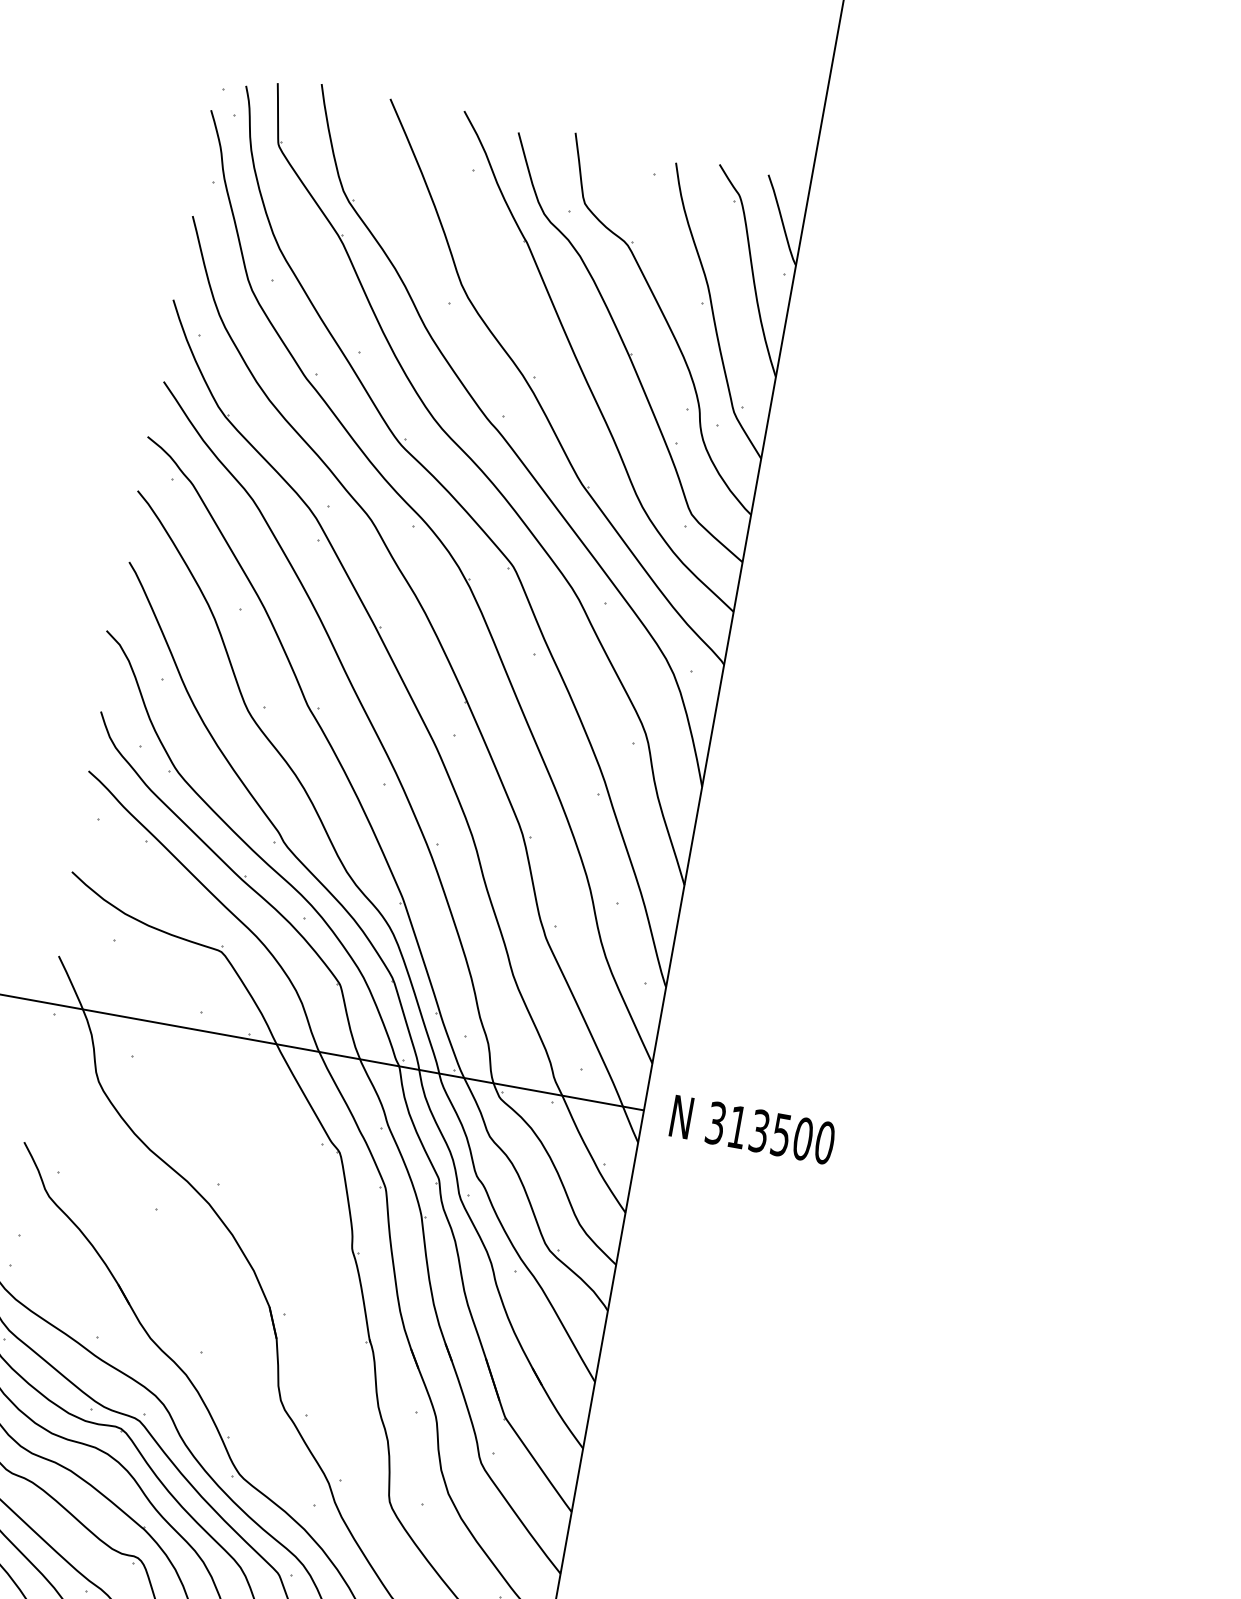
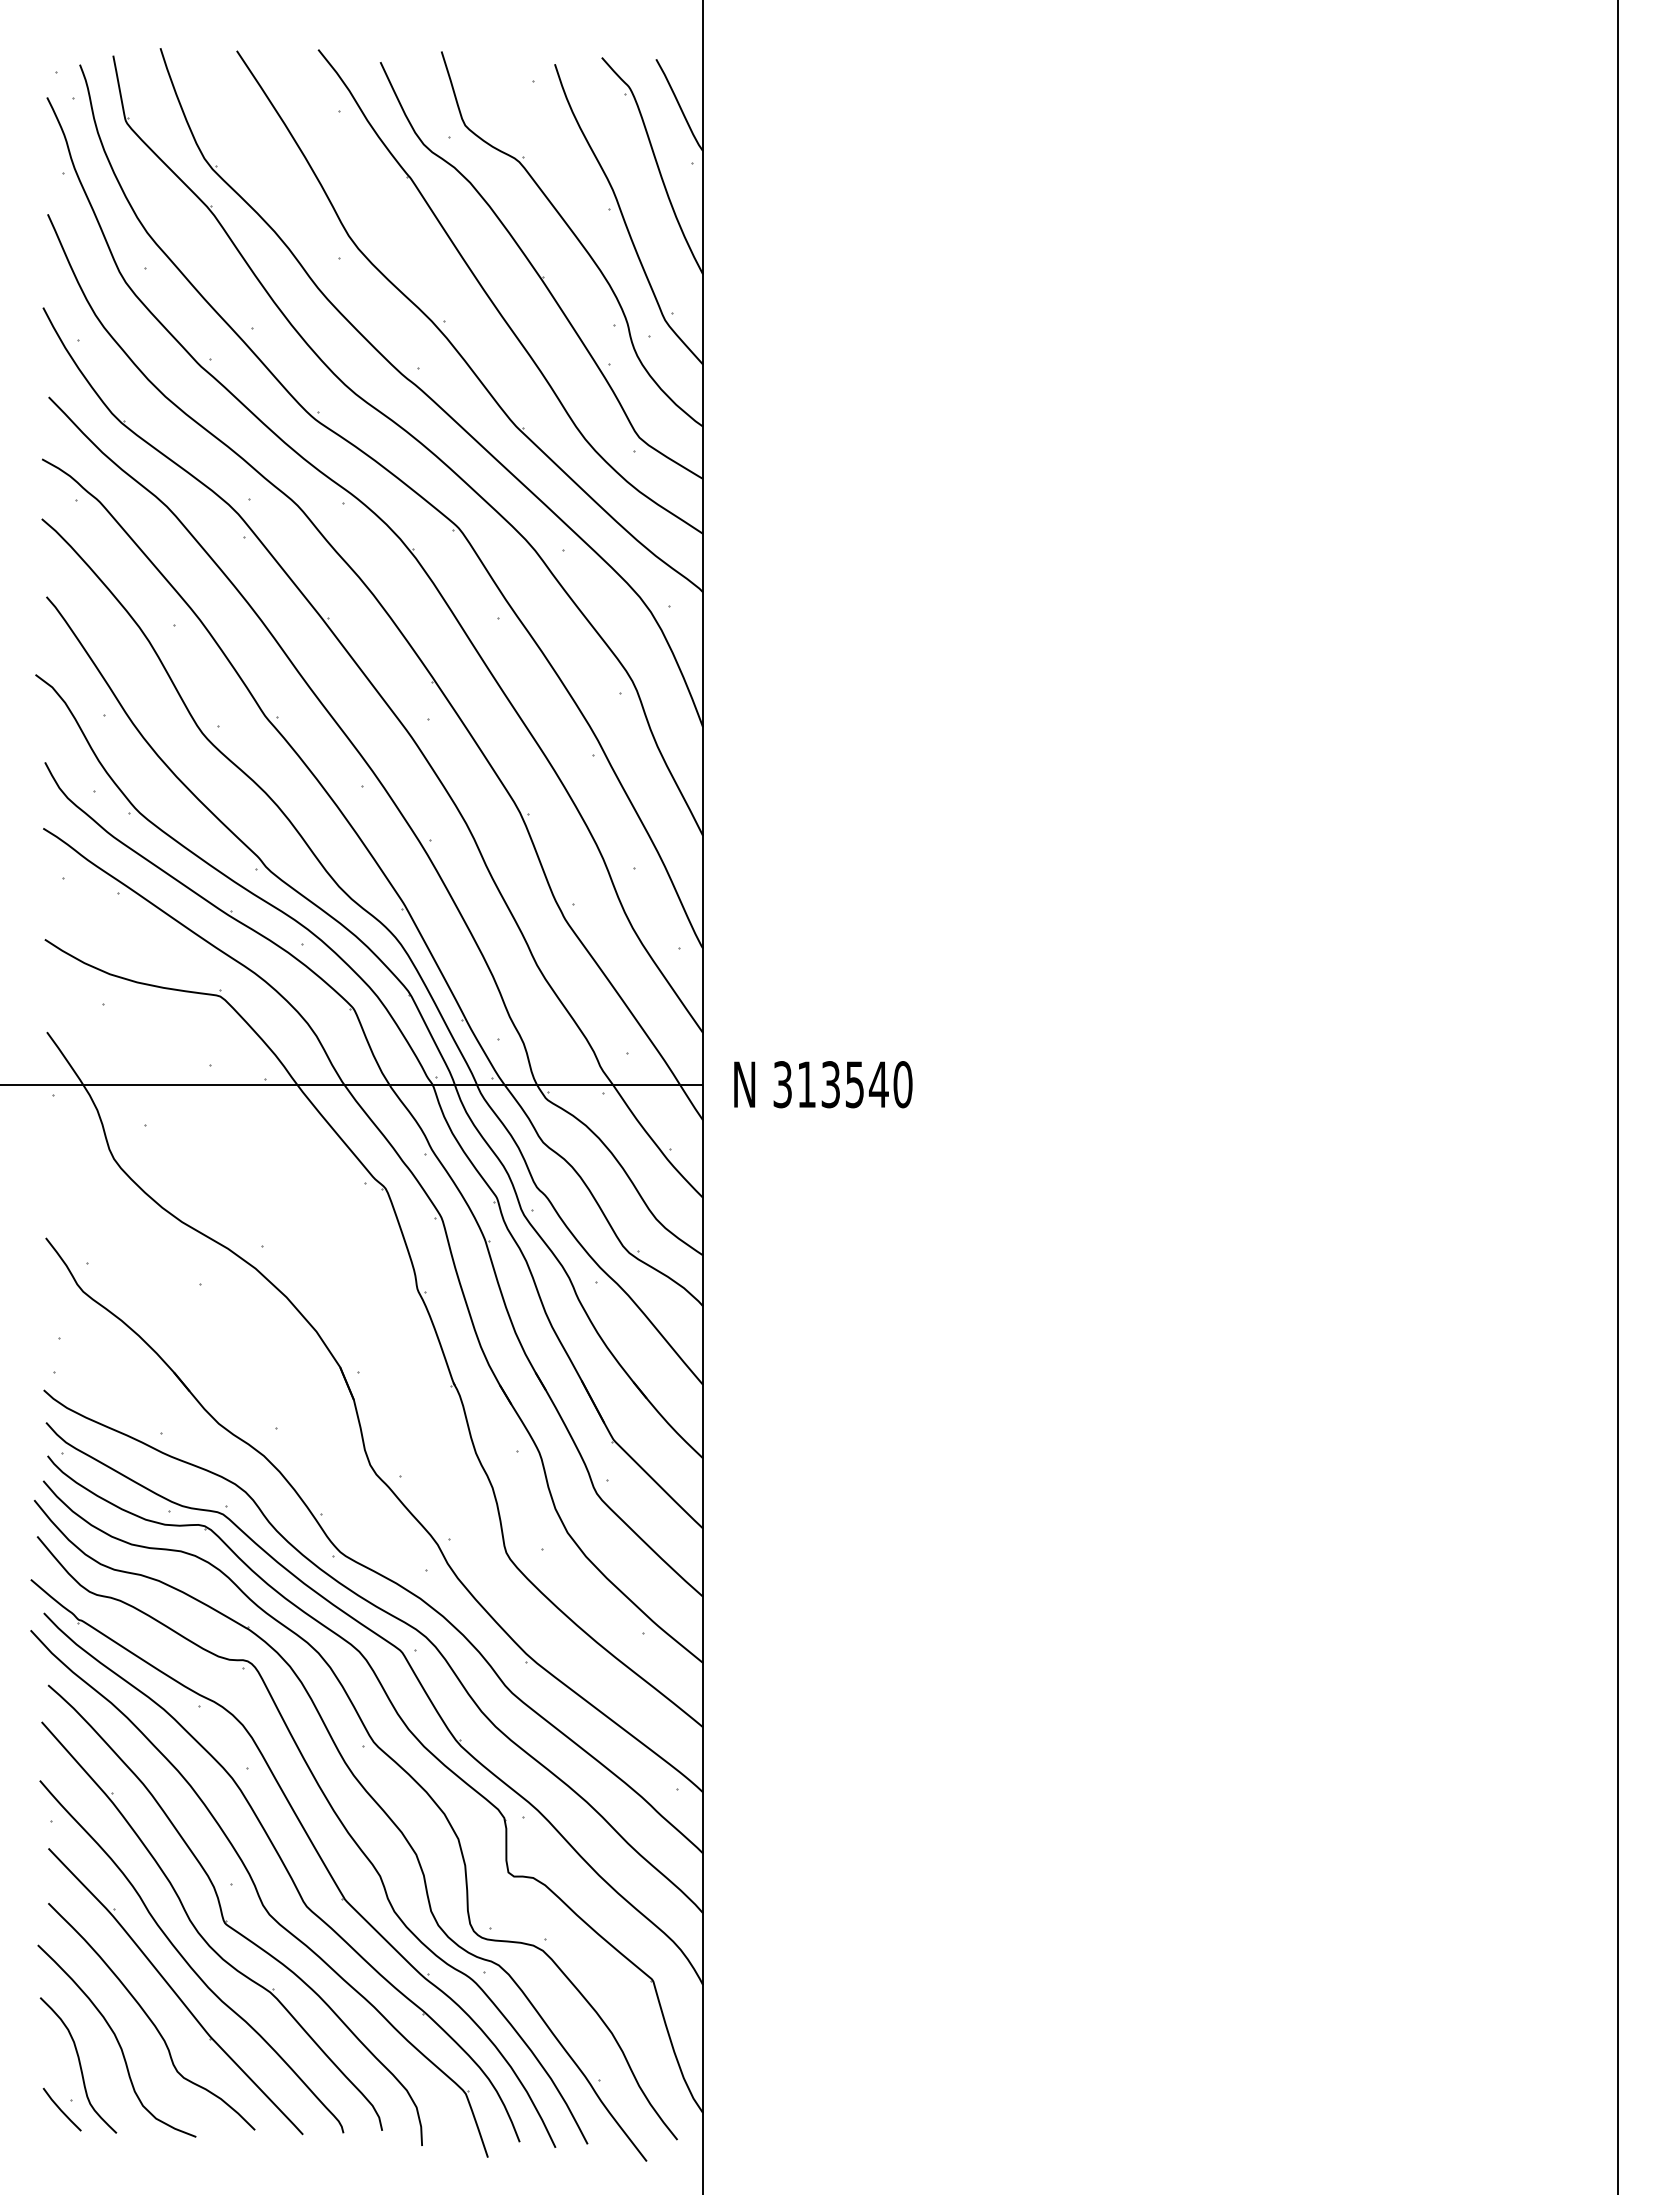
text: (802, 1138) -> (878, 1084), 313500 -> 313540

